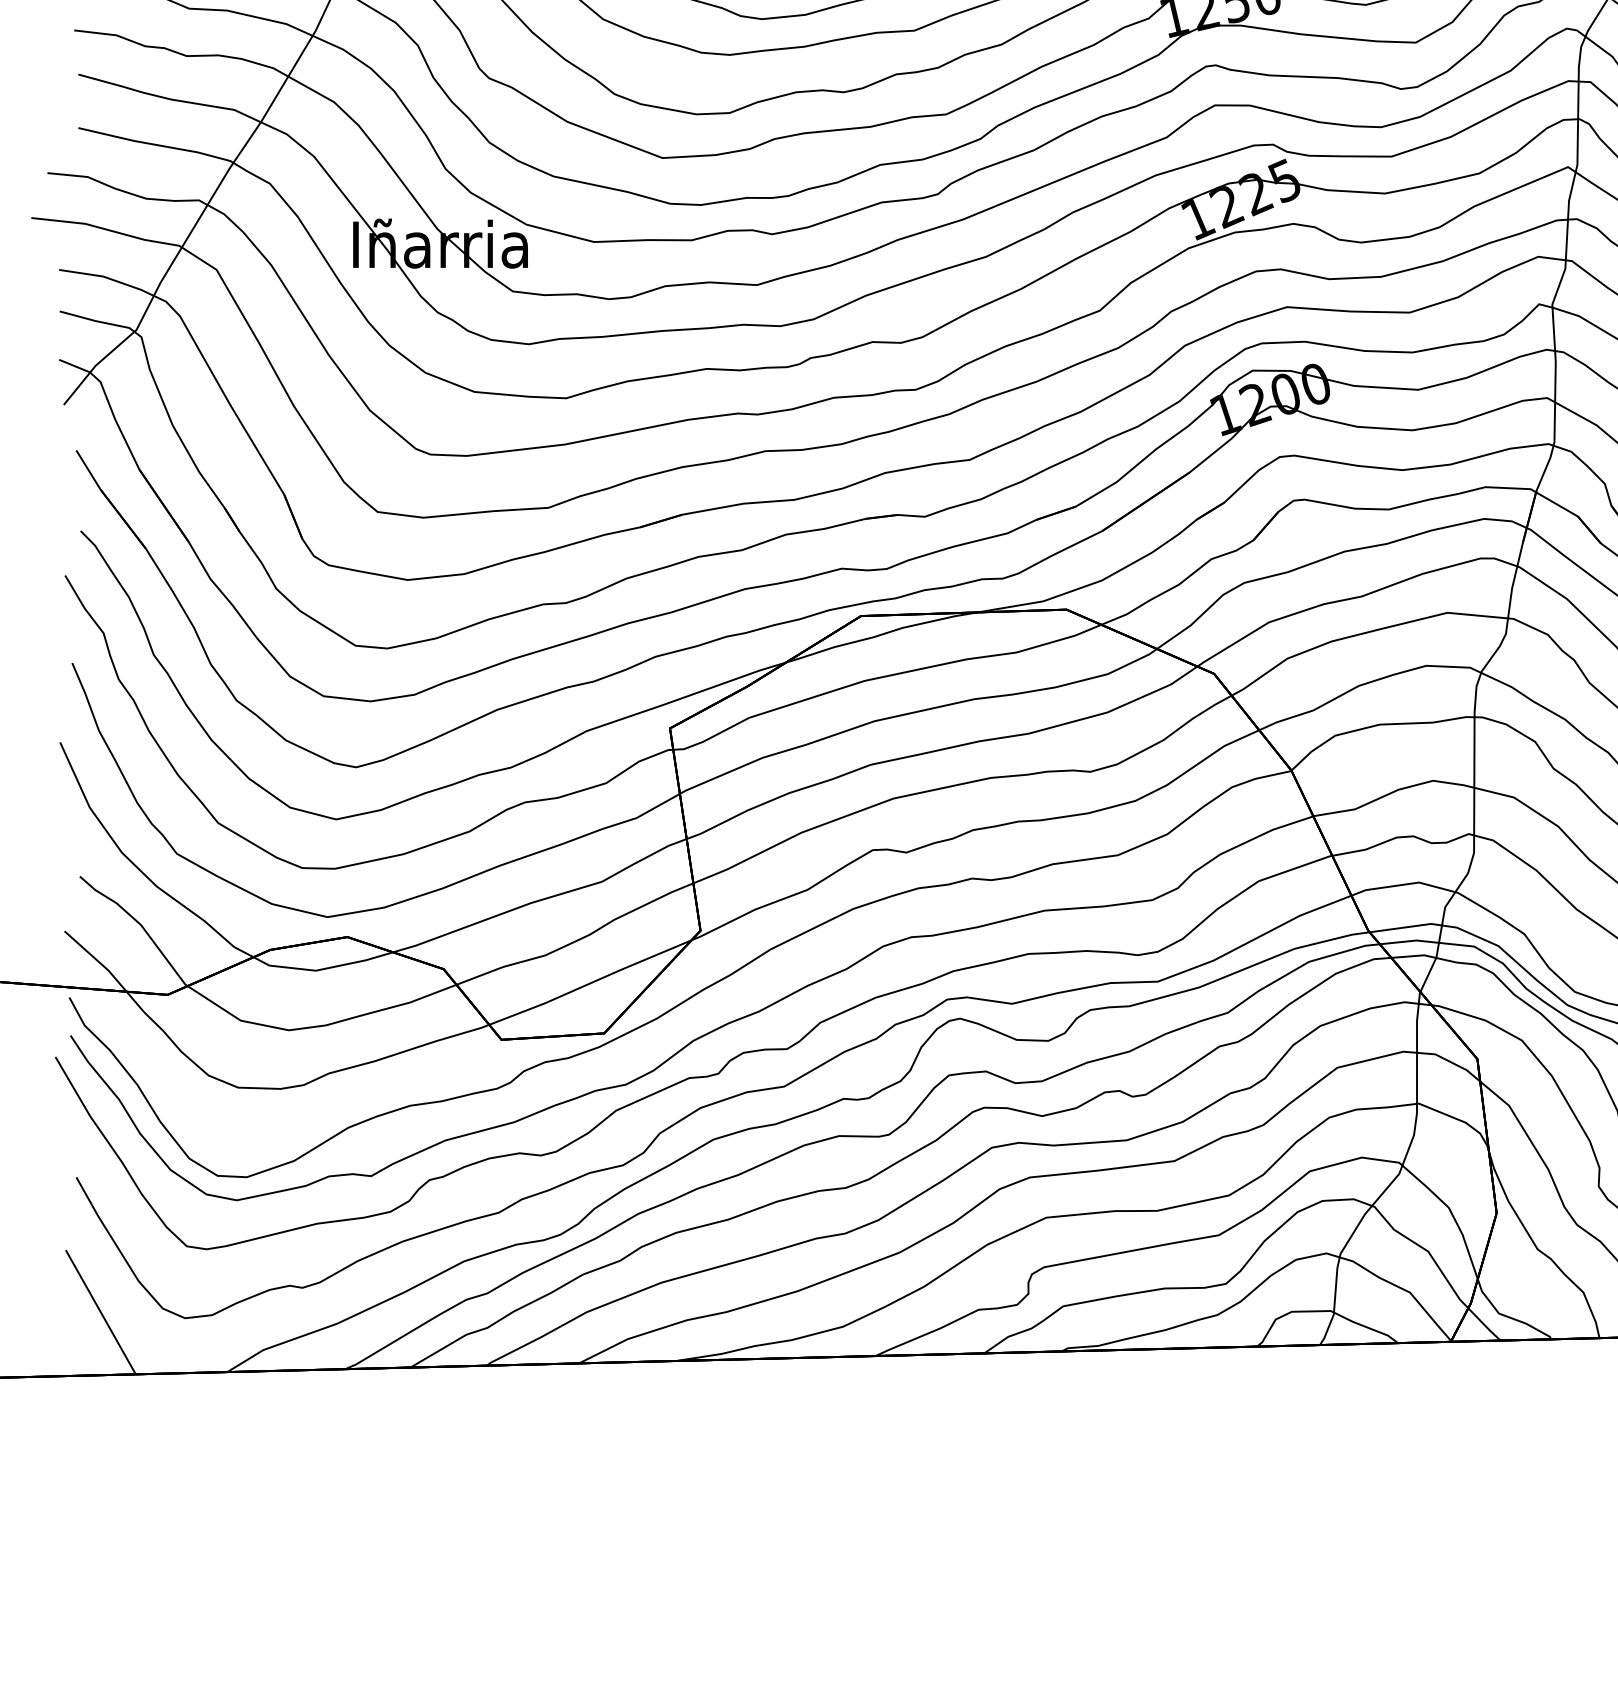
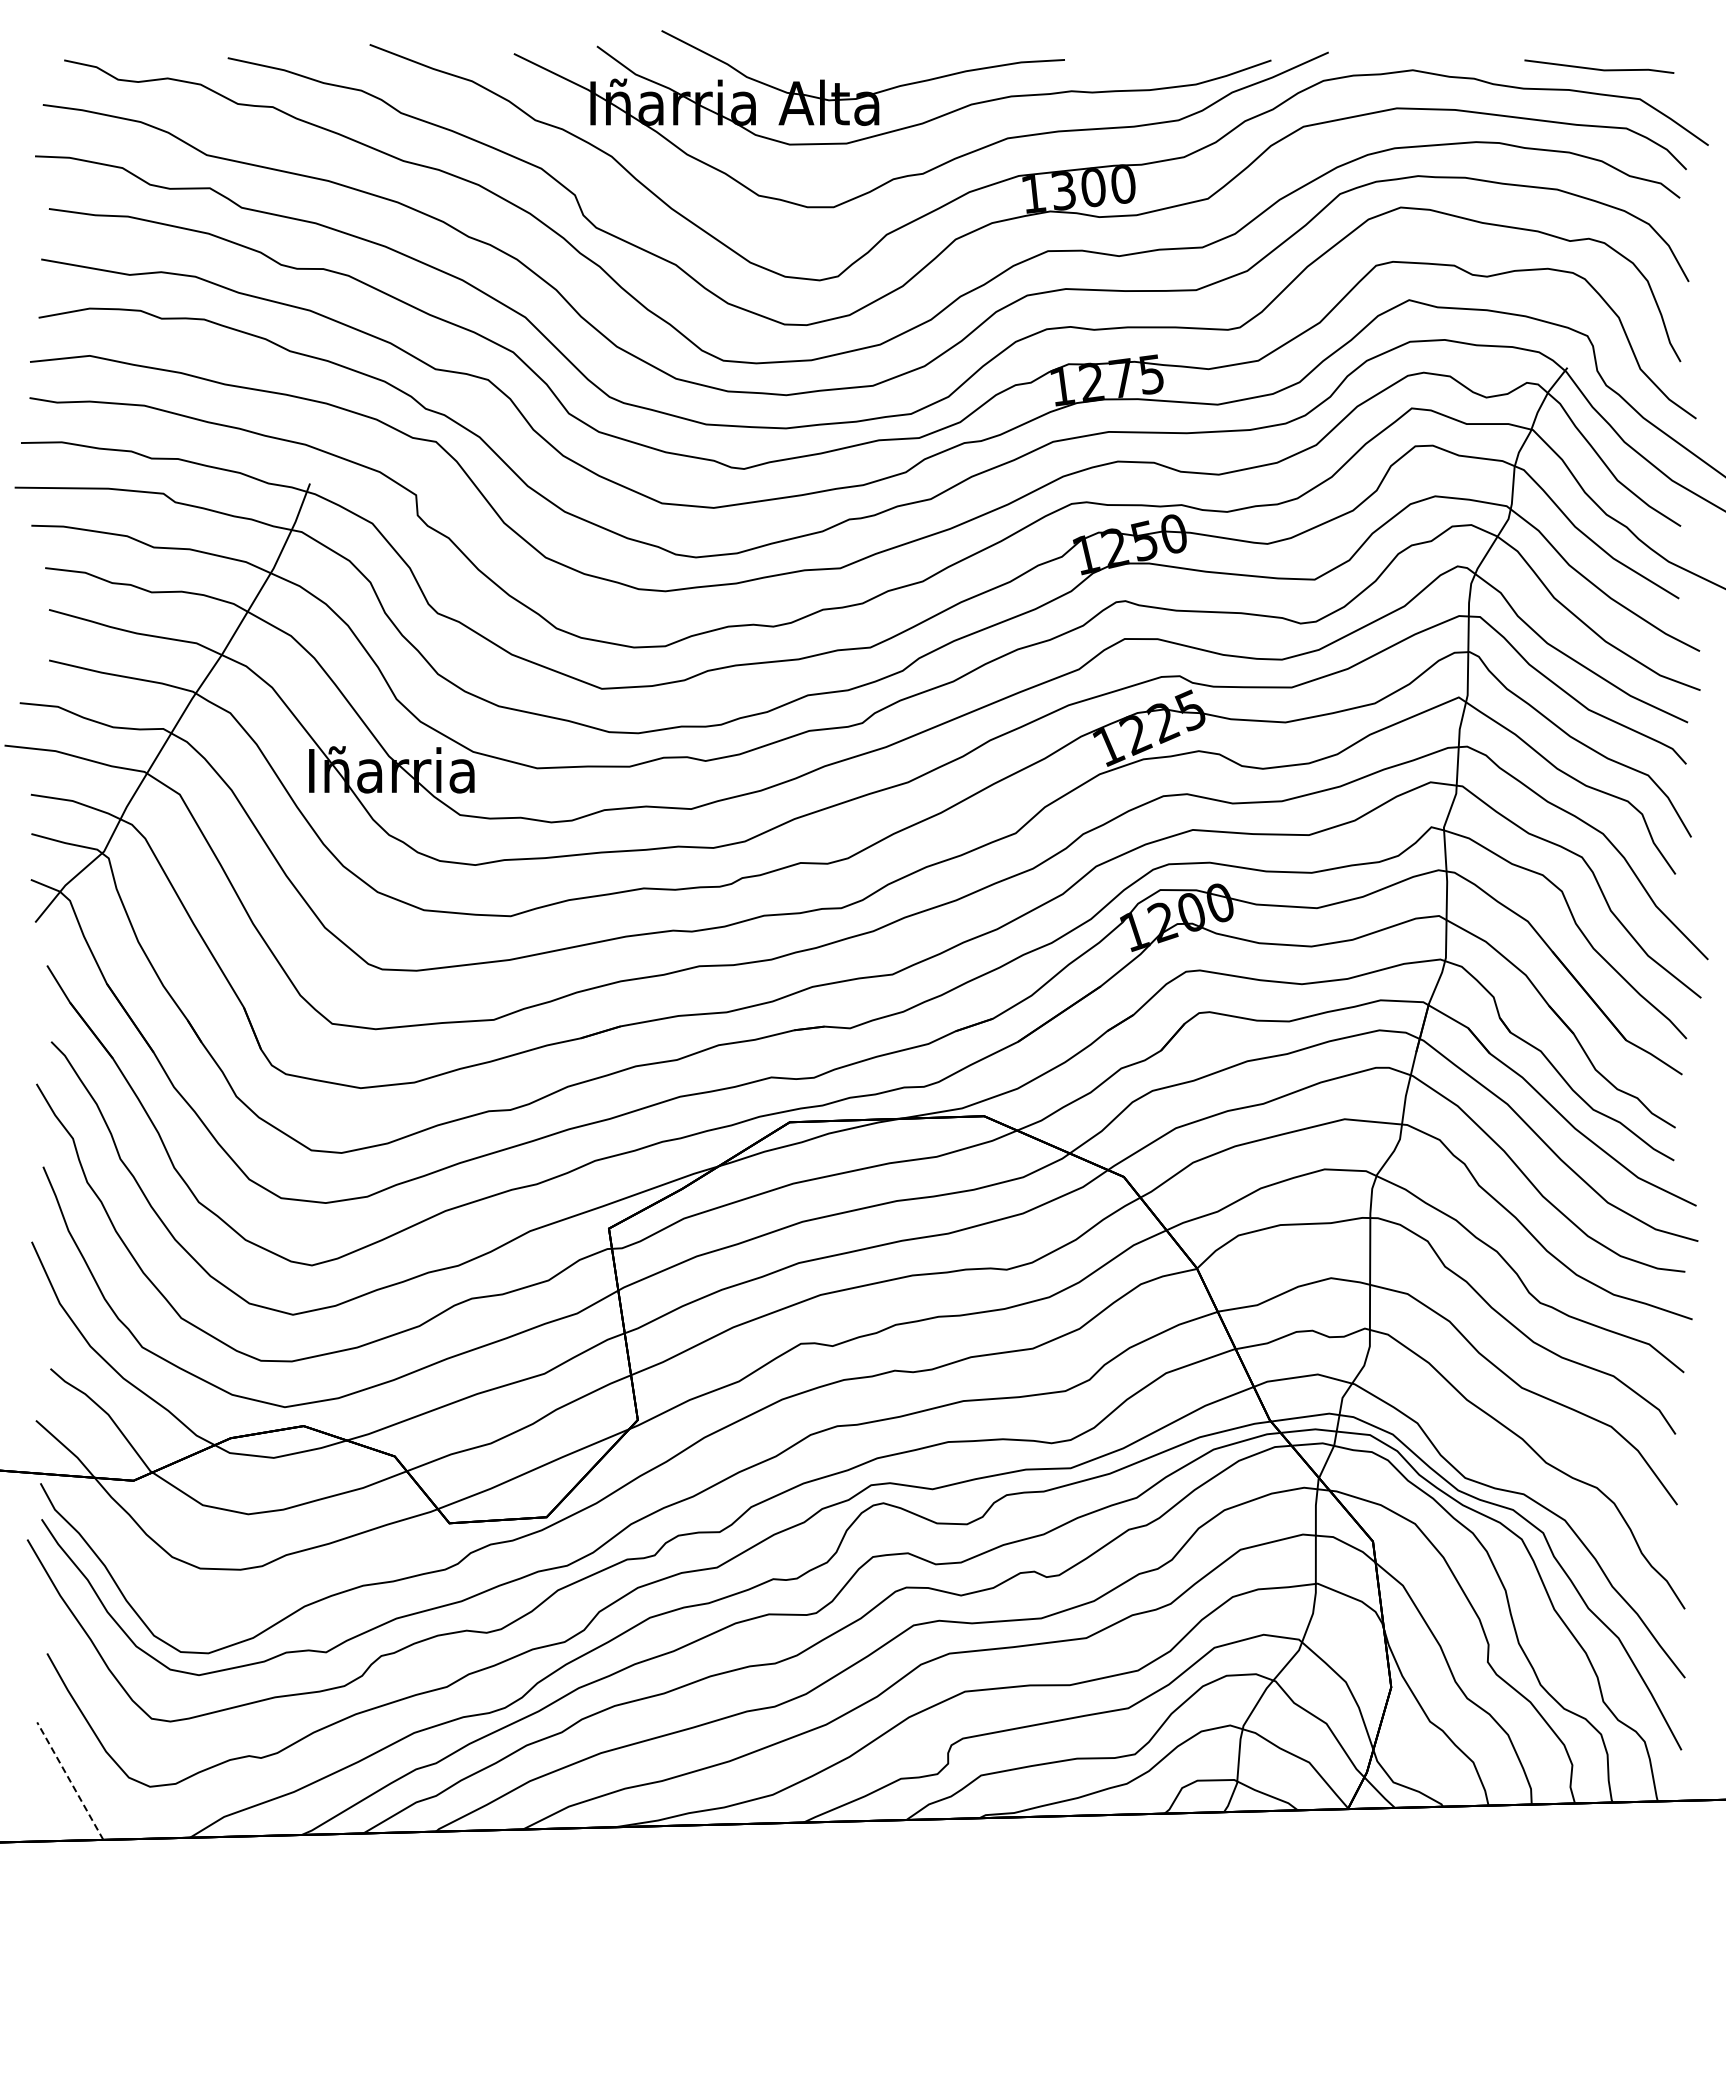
line: (101, 1311) -> (70, 1780), solid -> dashed

